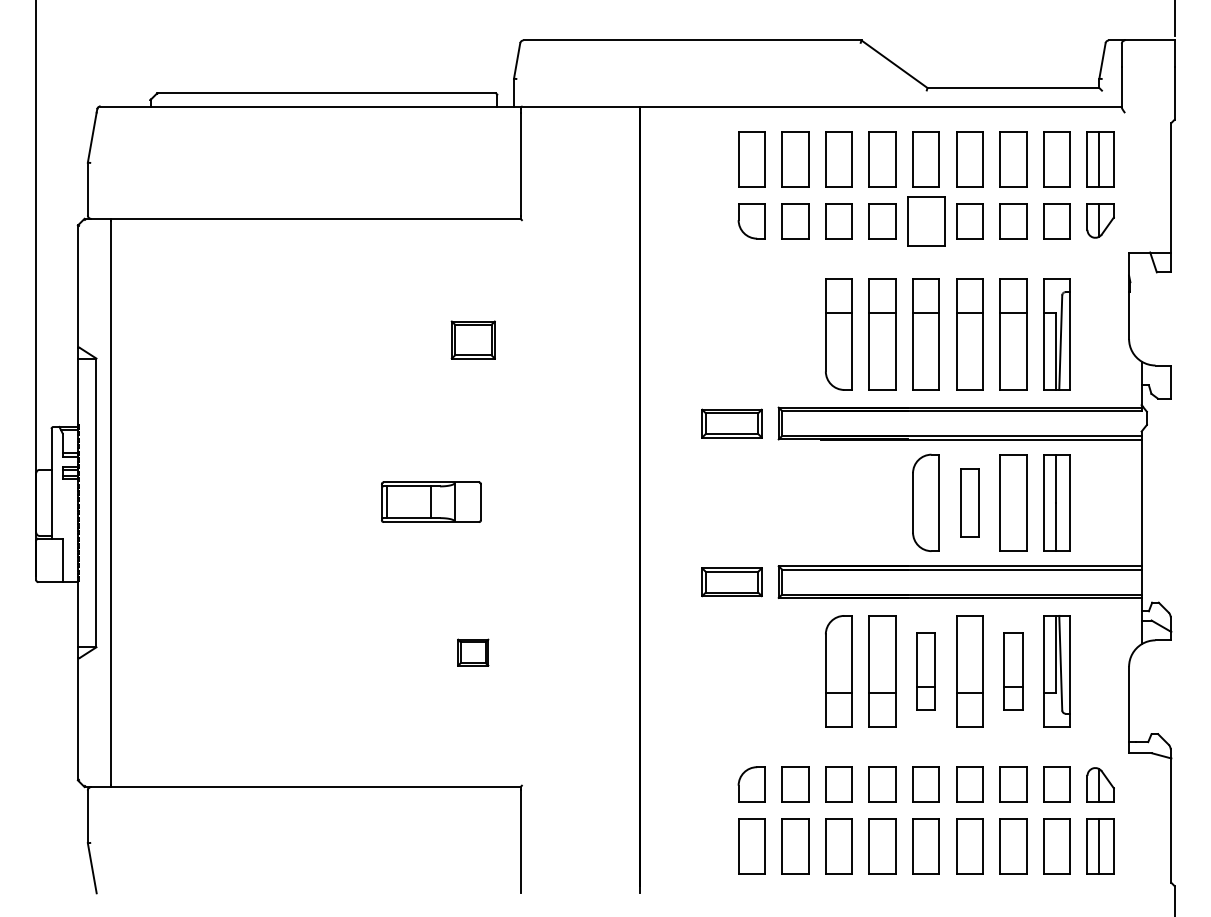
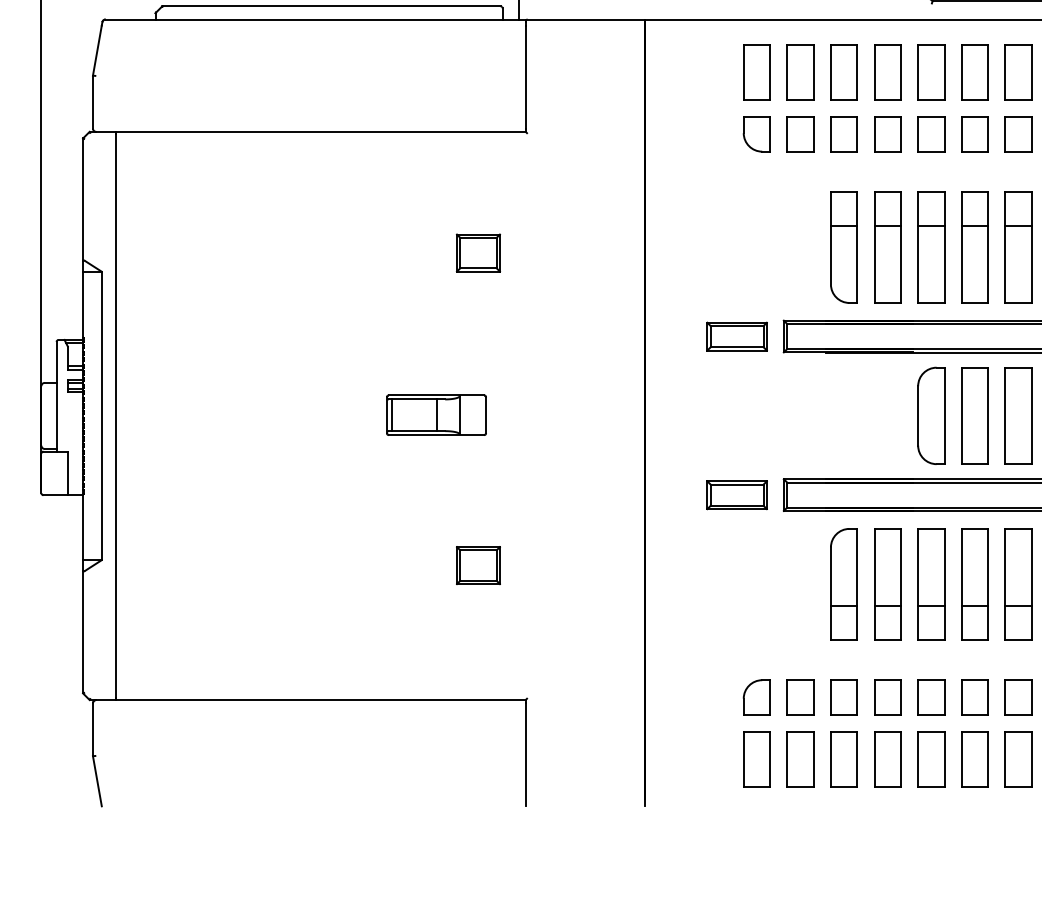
part: (925, 221) -> (930, 134), size x0.71
part: (969, 502) -> (974, 415), size x1.43
part: (472, 652) -> (477, 565), size x1.43
part: (925, 671) -> (930, 584), size x1.43
part: (1013, 671) -> (1018, 584), size x1.43

